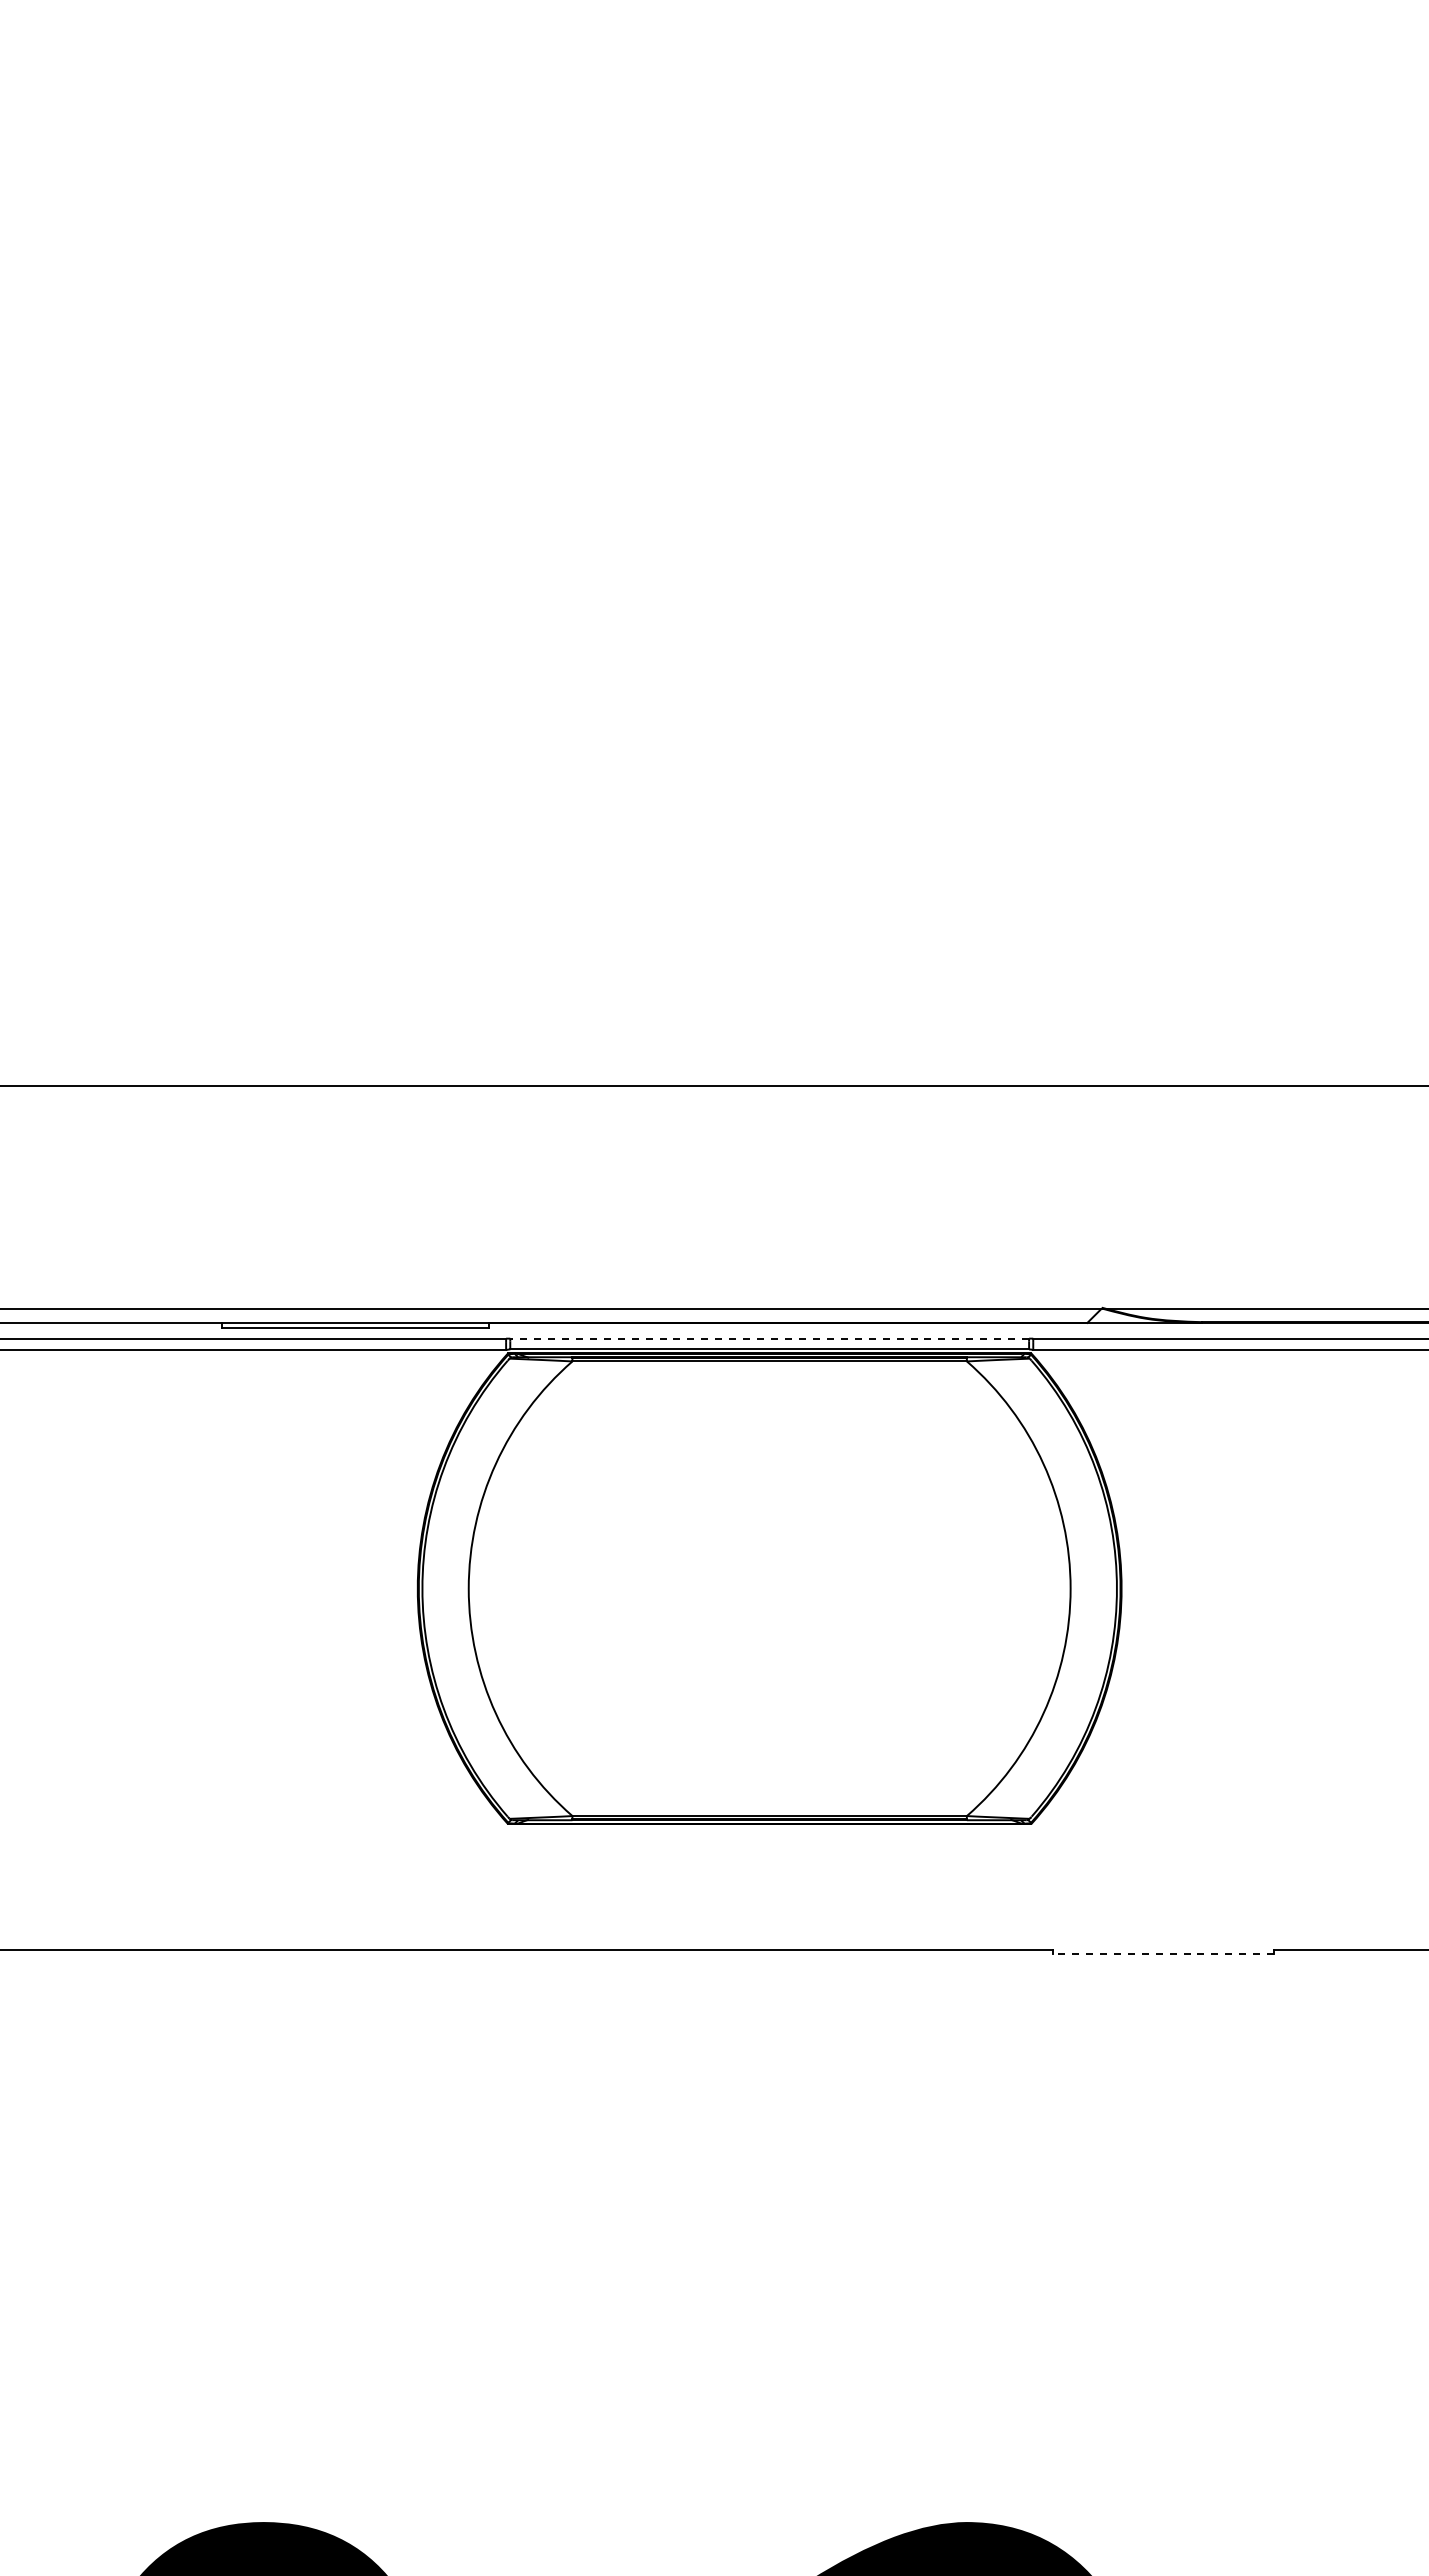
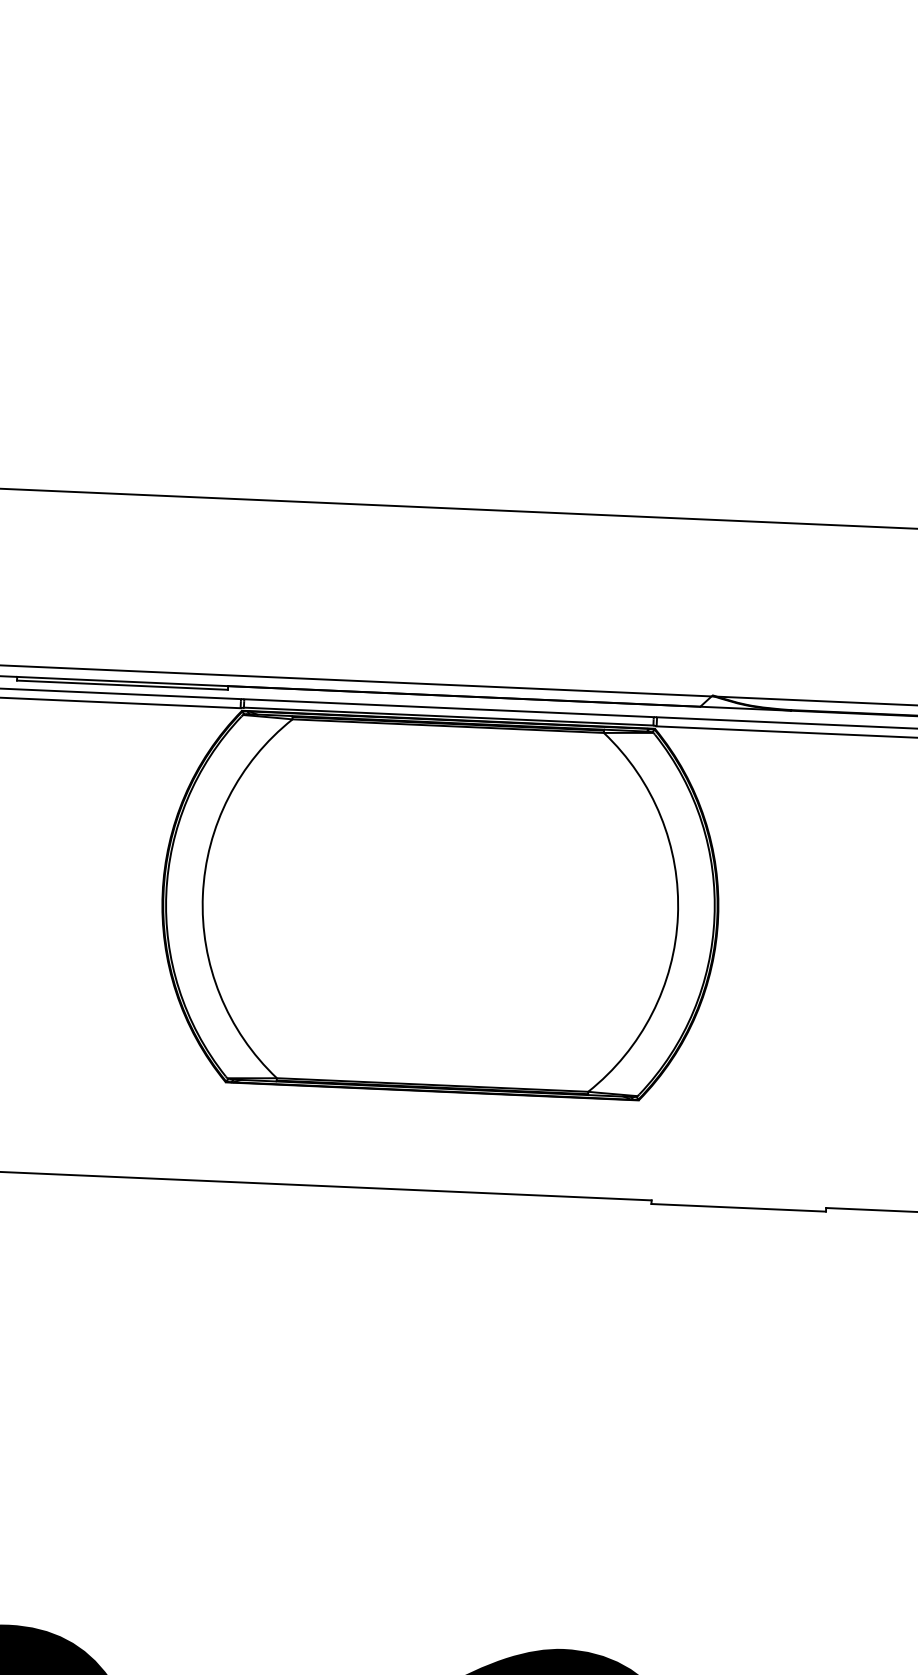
line: (769, 1338) -> (448, 708), dashed -> solid
line: (1163, 1954) -> (738, 1207), dashed -> solid

